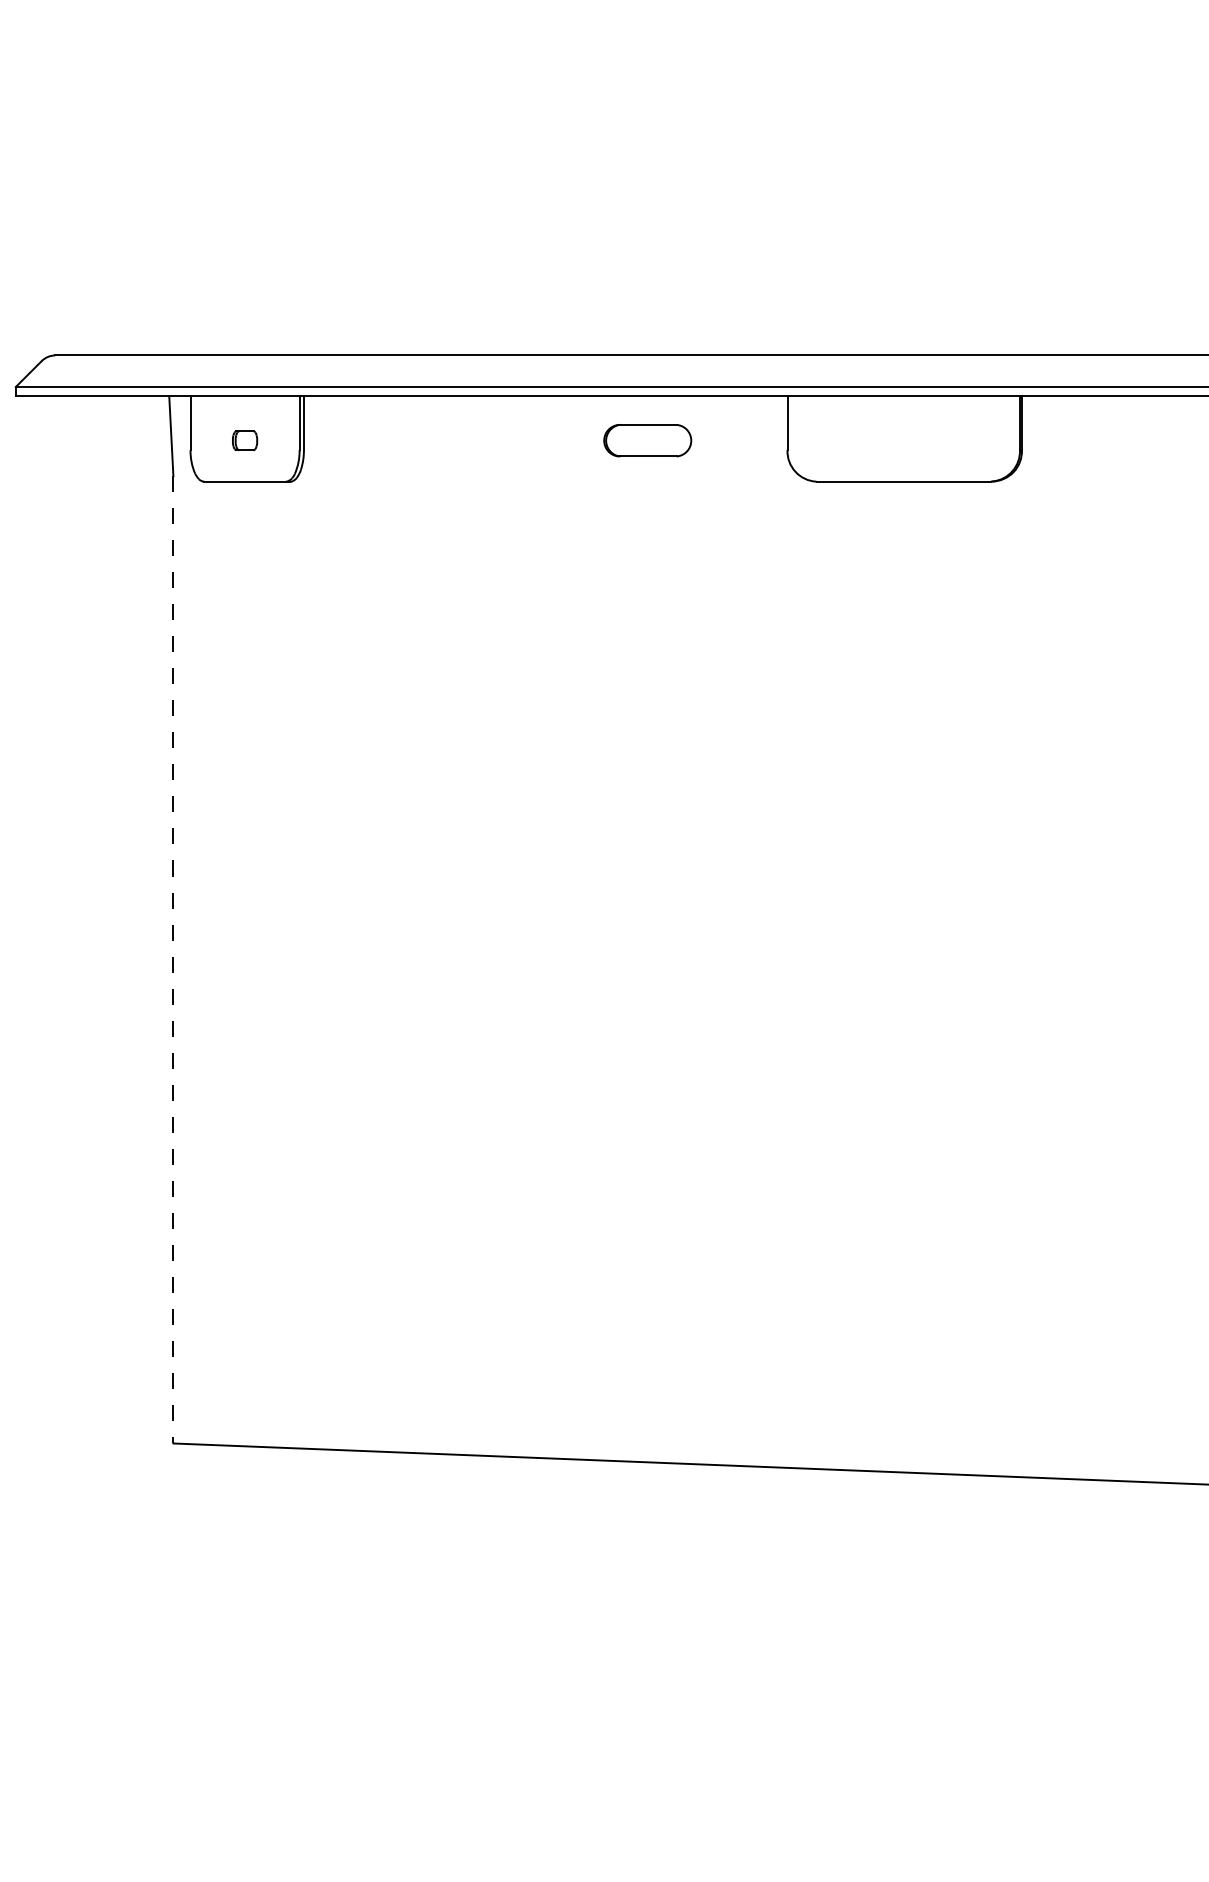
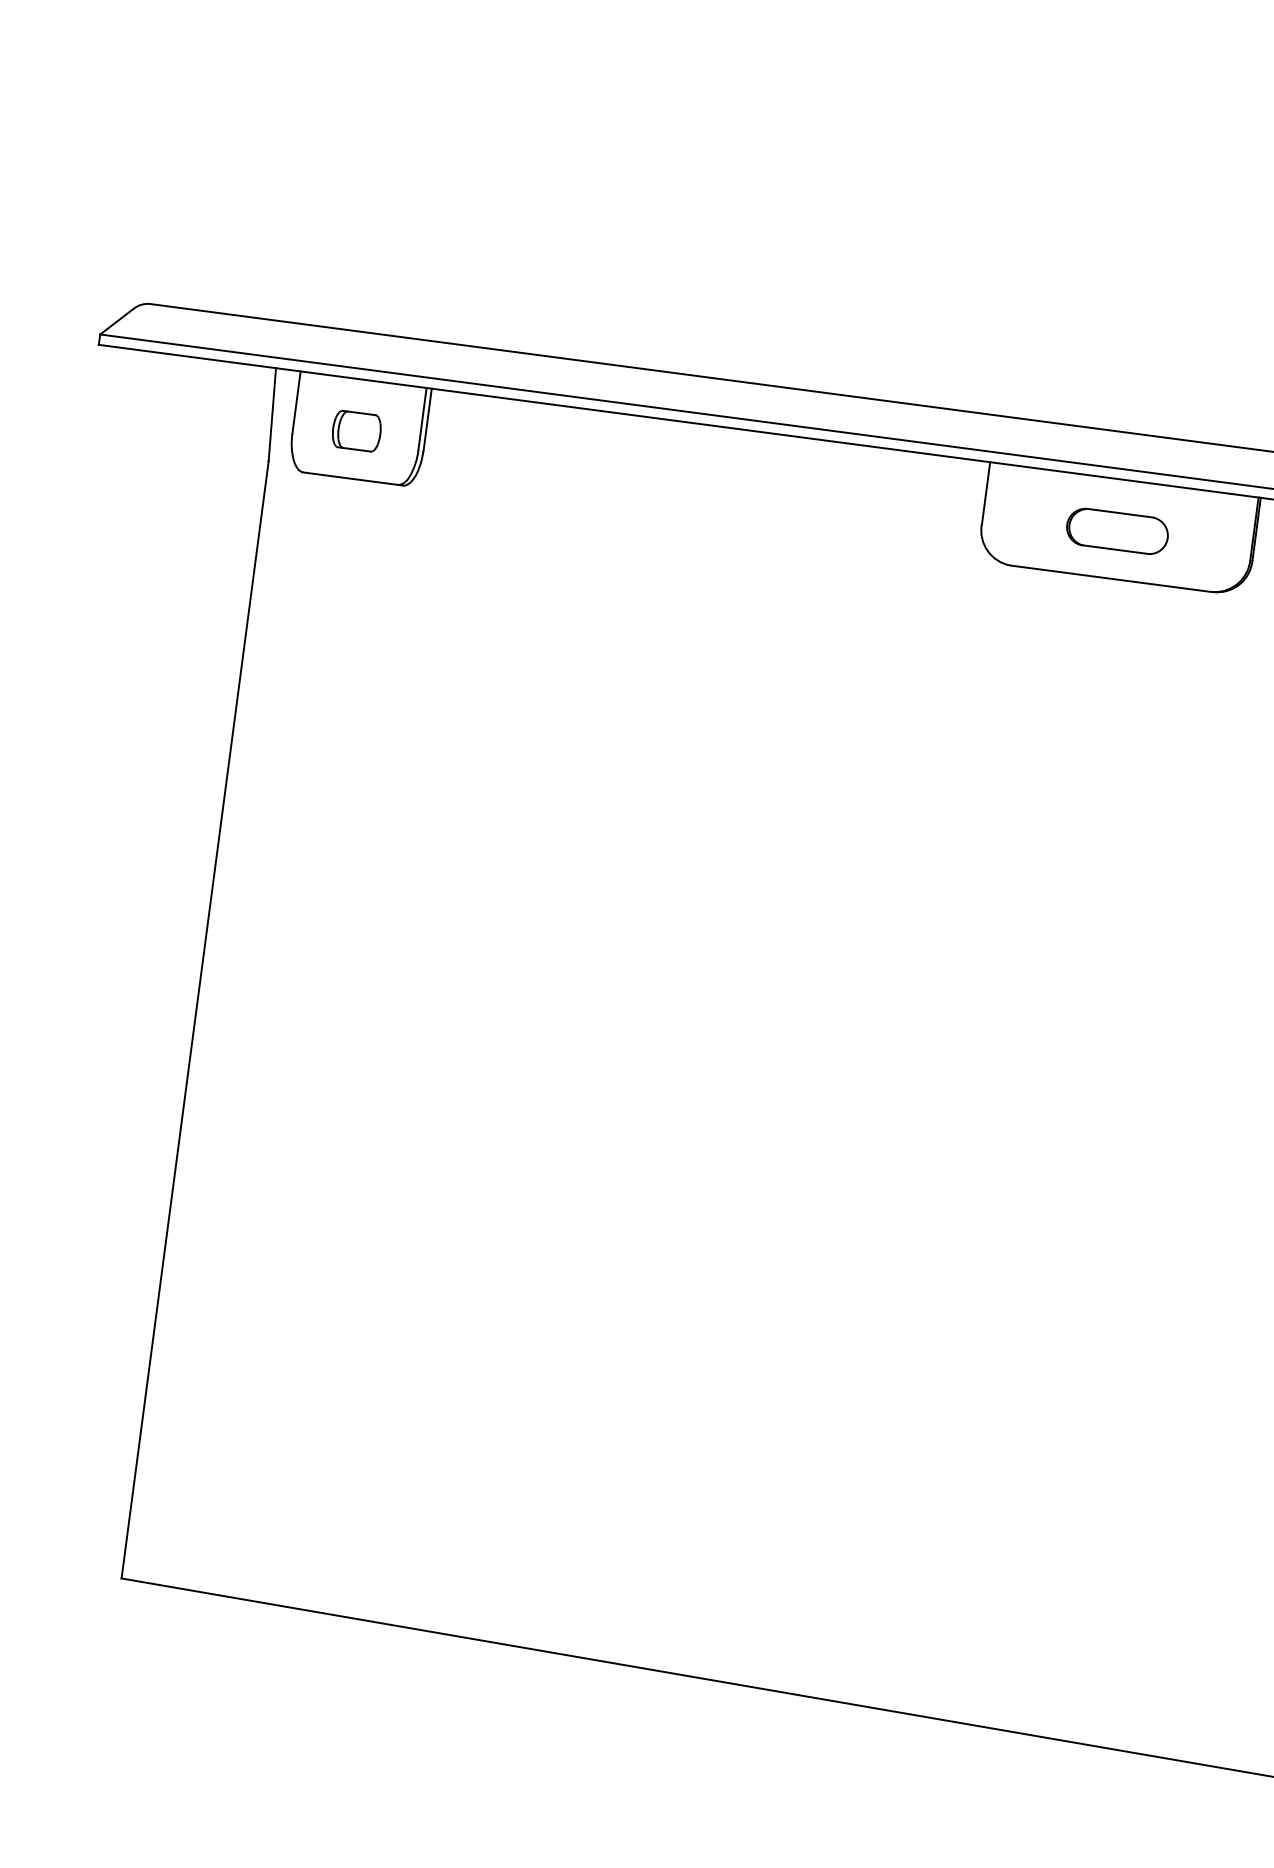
part: (244, 440) -> (356, 431), size x1.67
part: (647, 440) -> (1117, 531), moved
line: (173, 959) -> (195, 1019), dashed -> solid

